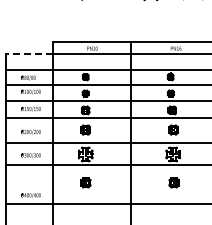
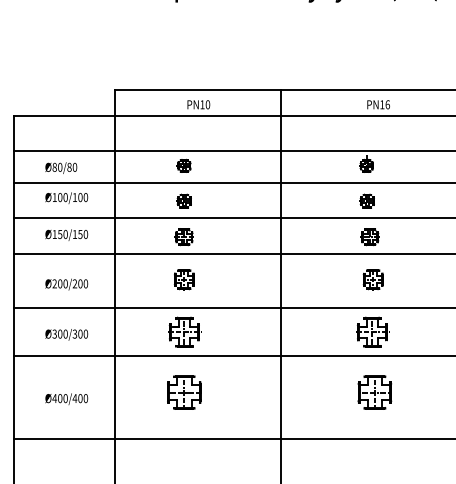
line: (29, 53) -> (63, 115), dashed -> solid
part: (85, 182) -> (183, 392), size x1.67
part: (173, 182) -> (373, 392), size x1.67
text: (30, 195) -> (65, 398), moved

